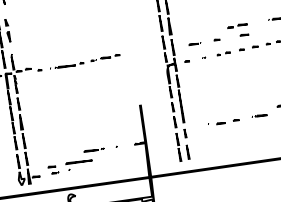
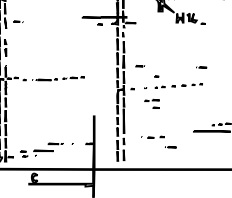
part: (237, 30) -> (151, 103), moved
part: (195, 44) -> (140, 66), moved
part: (259, 116) -> (170, 147), moved

